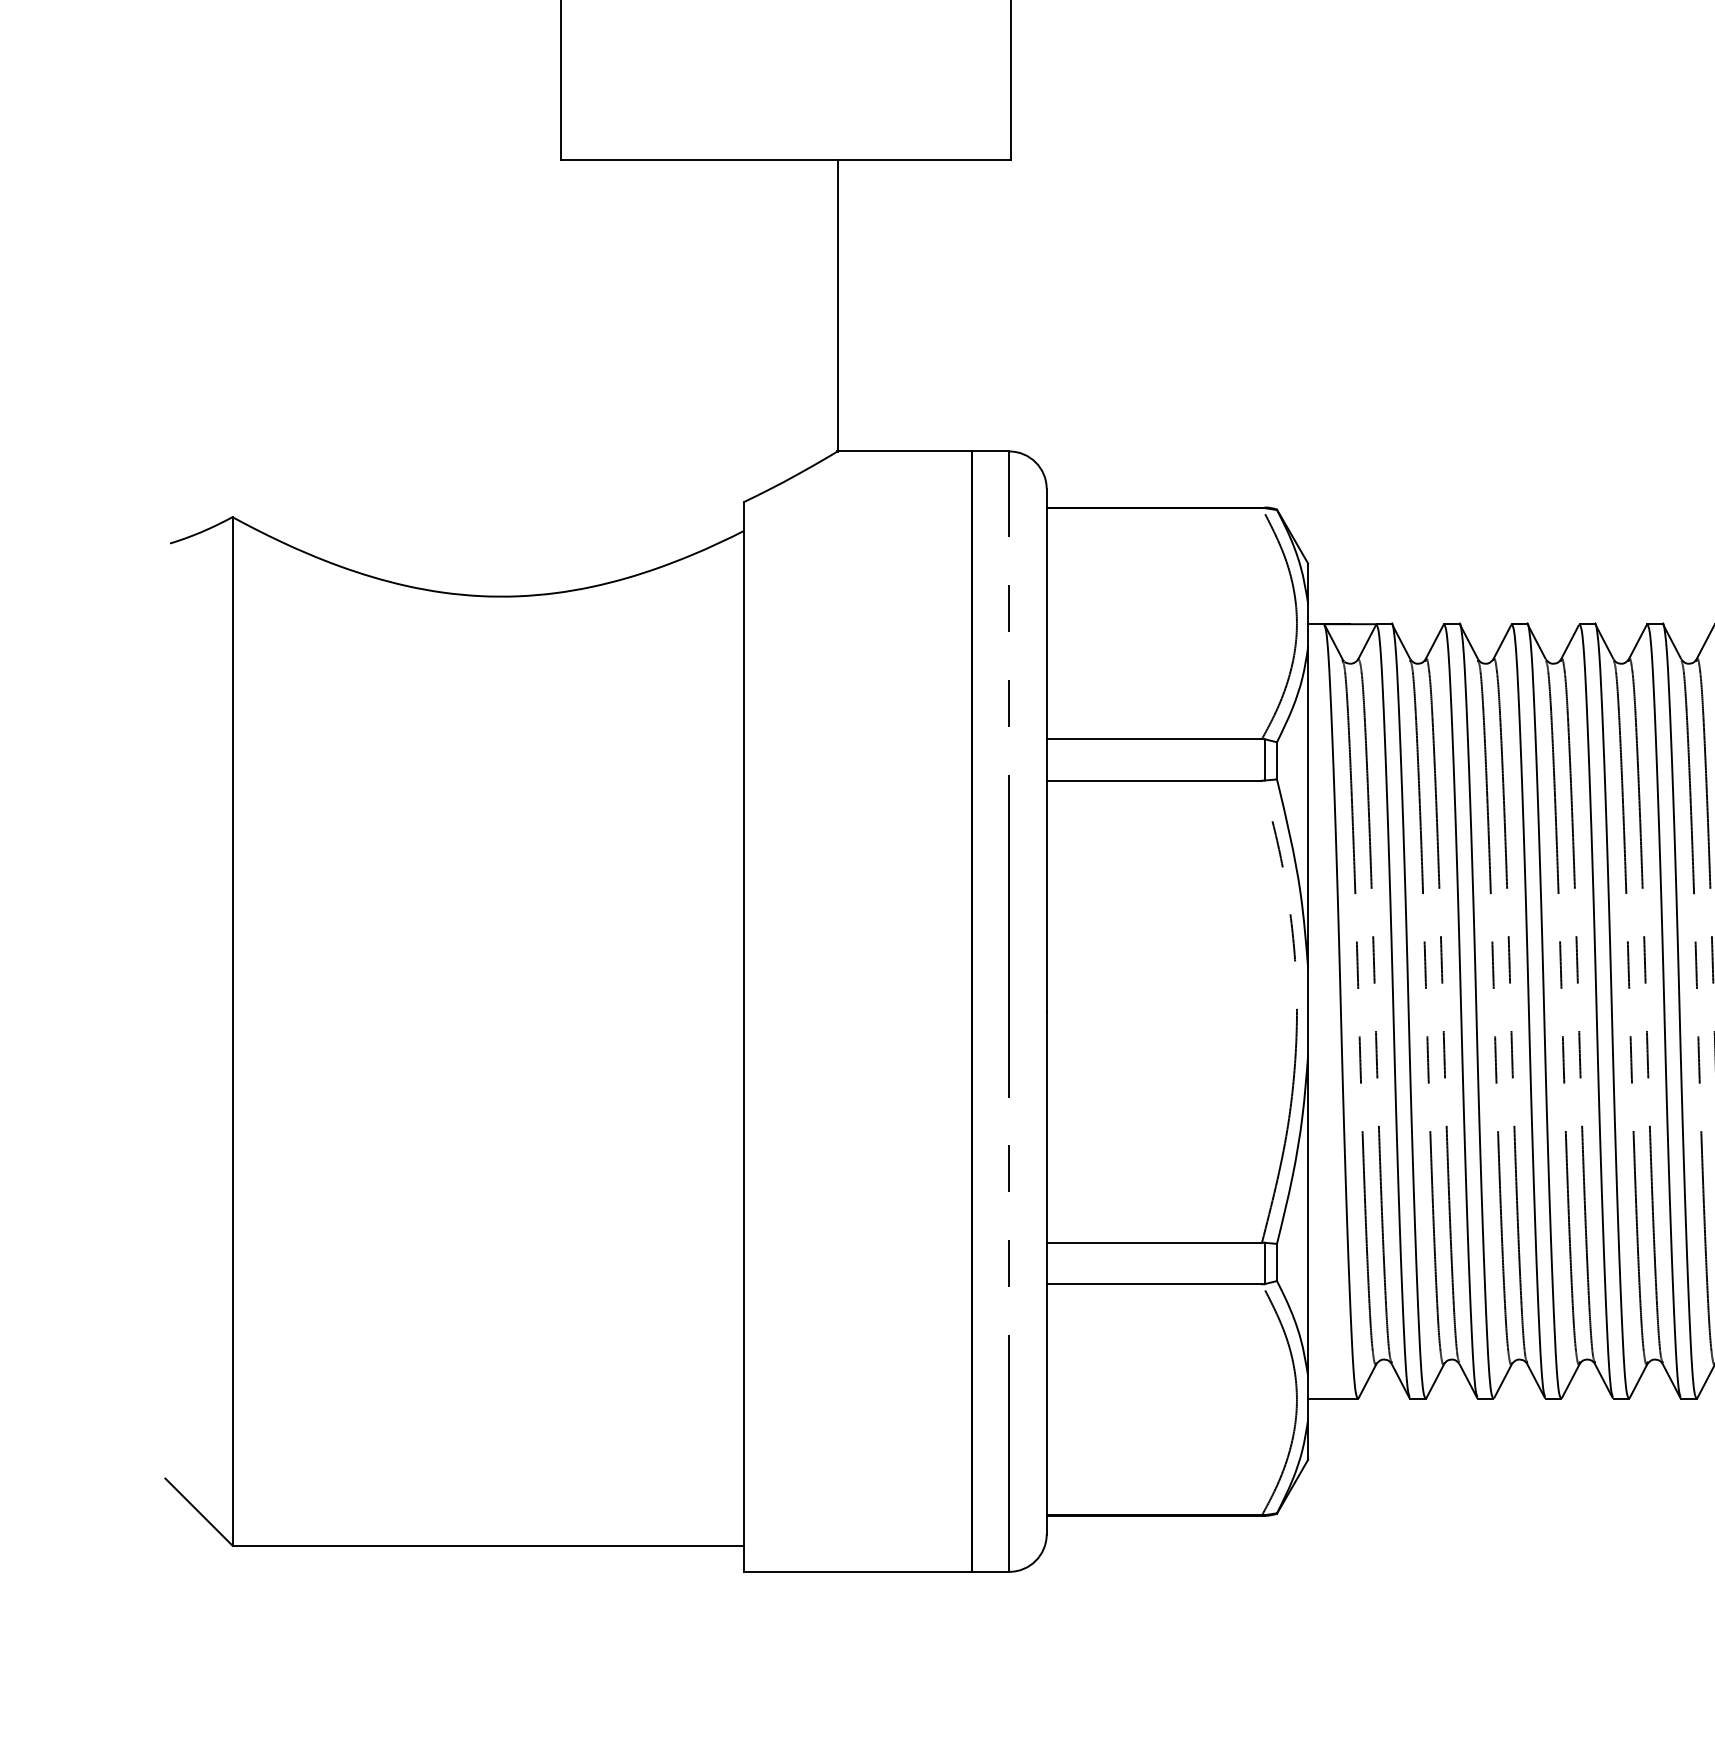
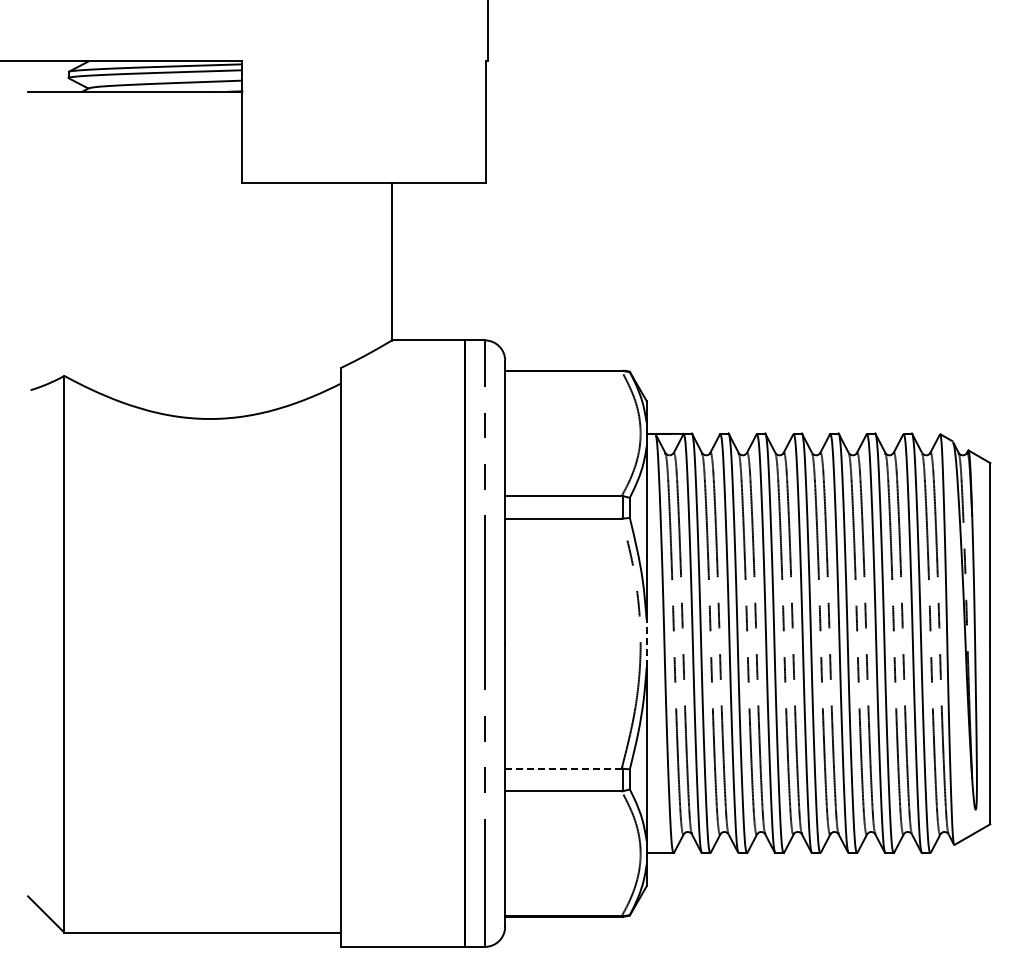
line: (1307, 1011) -> (646, 643), solid -> dashed
line: (1154, 1242) -> (563, 768), solid -> dashed

